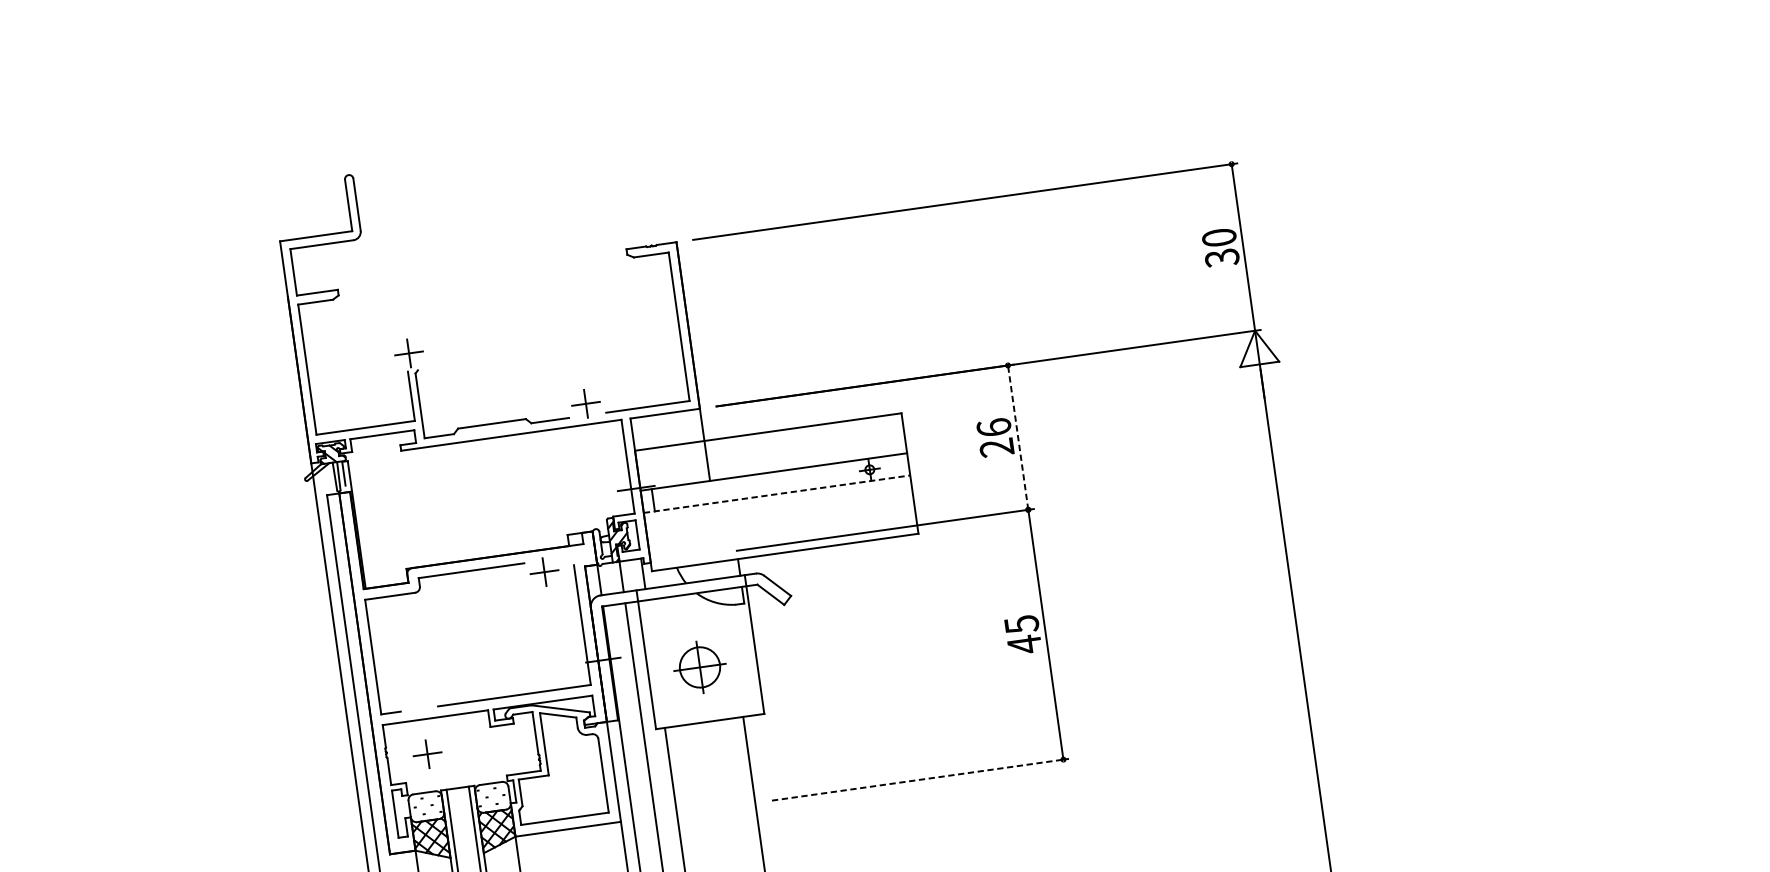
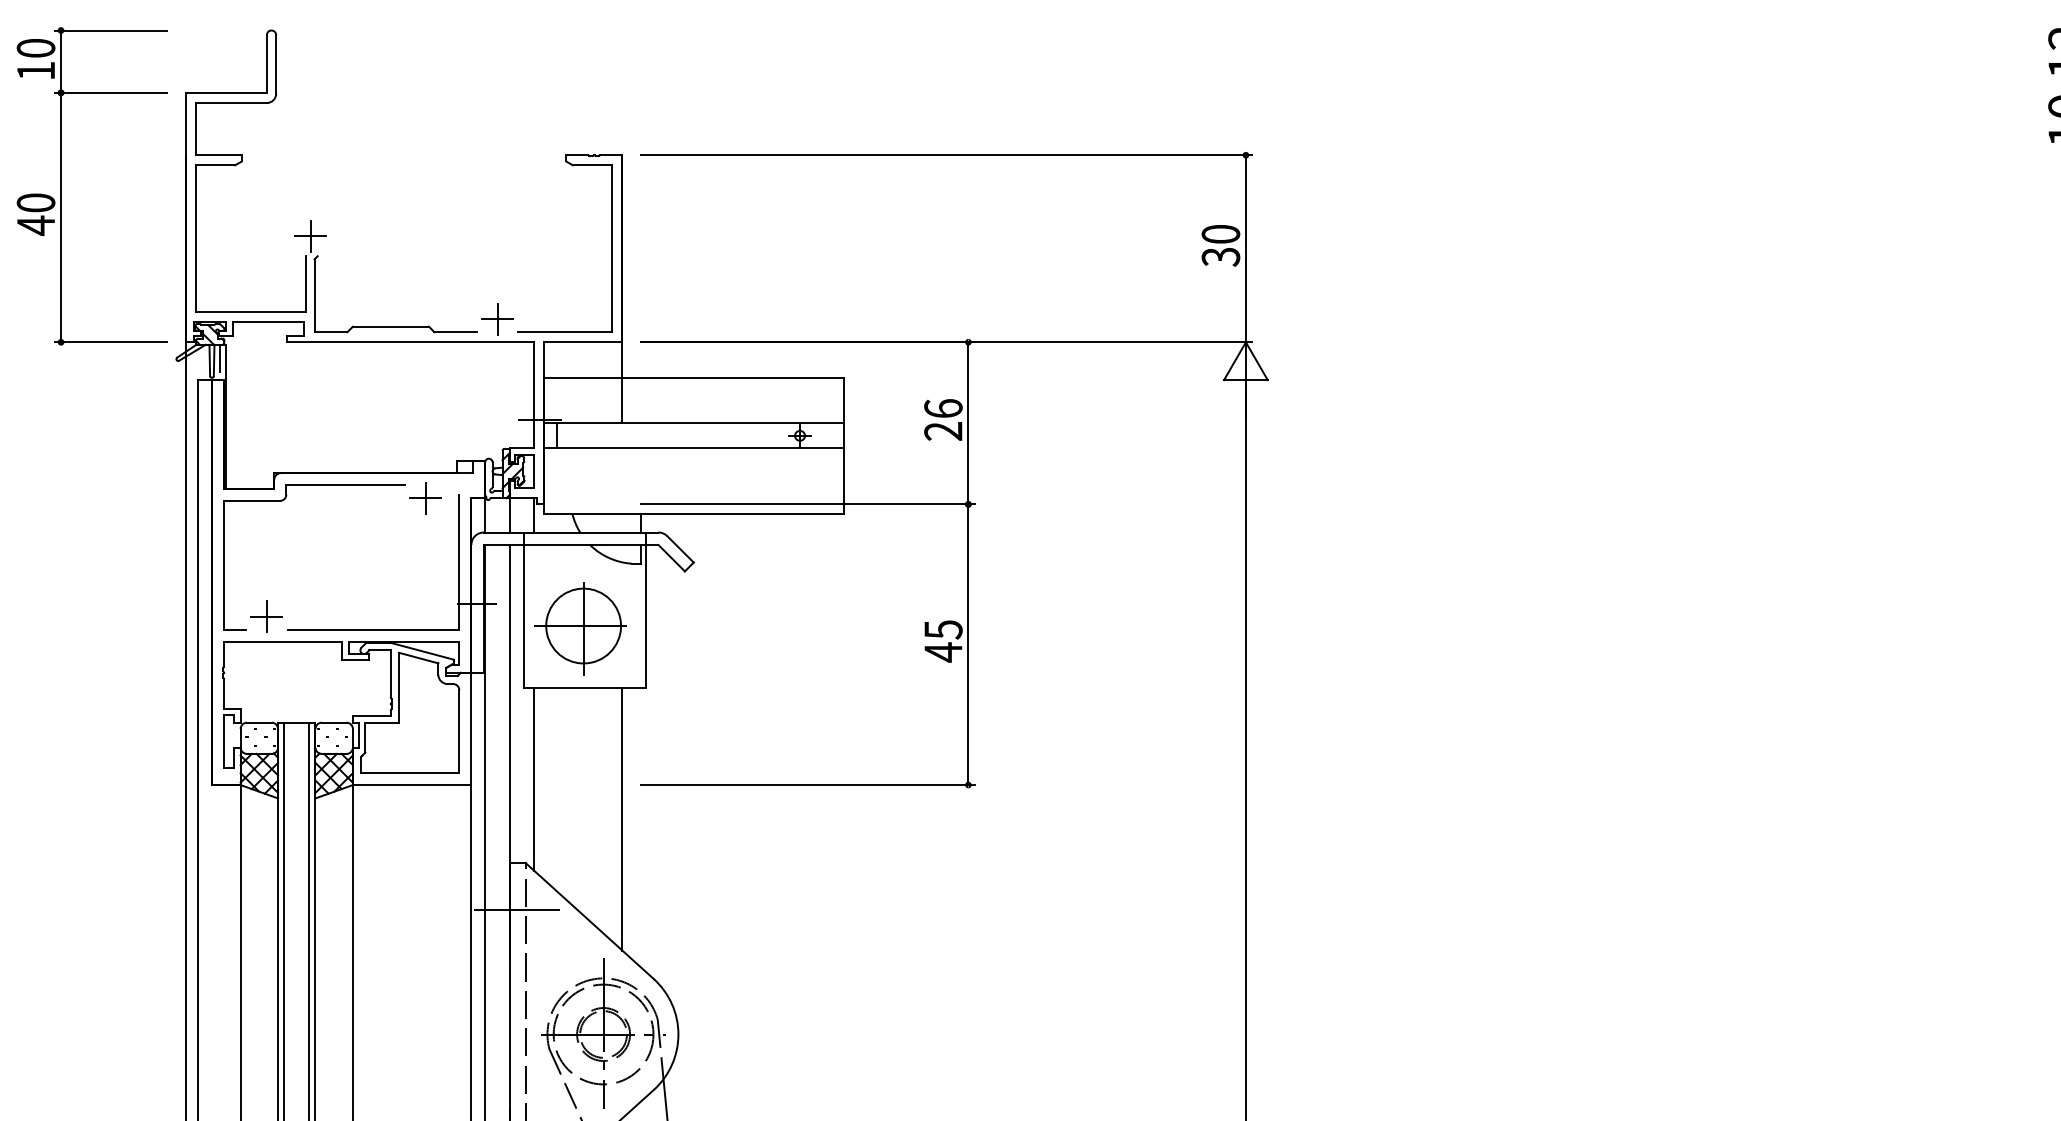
part: (181, 340) -> (61, 186), added
line: (1018, 436) -> (968, 422), dashed -> solid
line: (777, 494) -> (694, 448), dashed -> solid
part: (698, 668) -> (580, 628), size x1.67
part: (427, 754) -> (266, 616), moved
line: (920, 780) -> (807, 785), dashed -> solid

